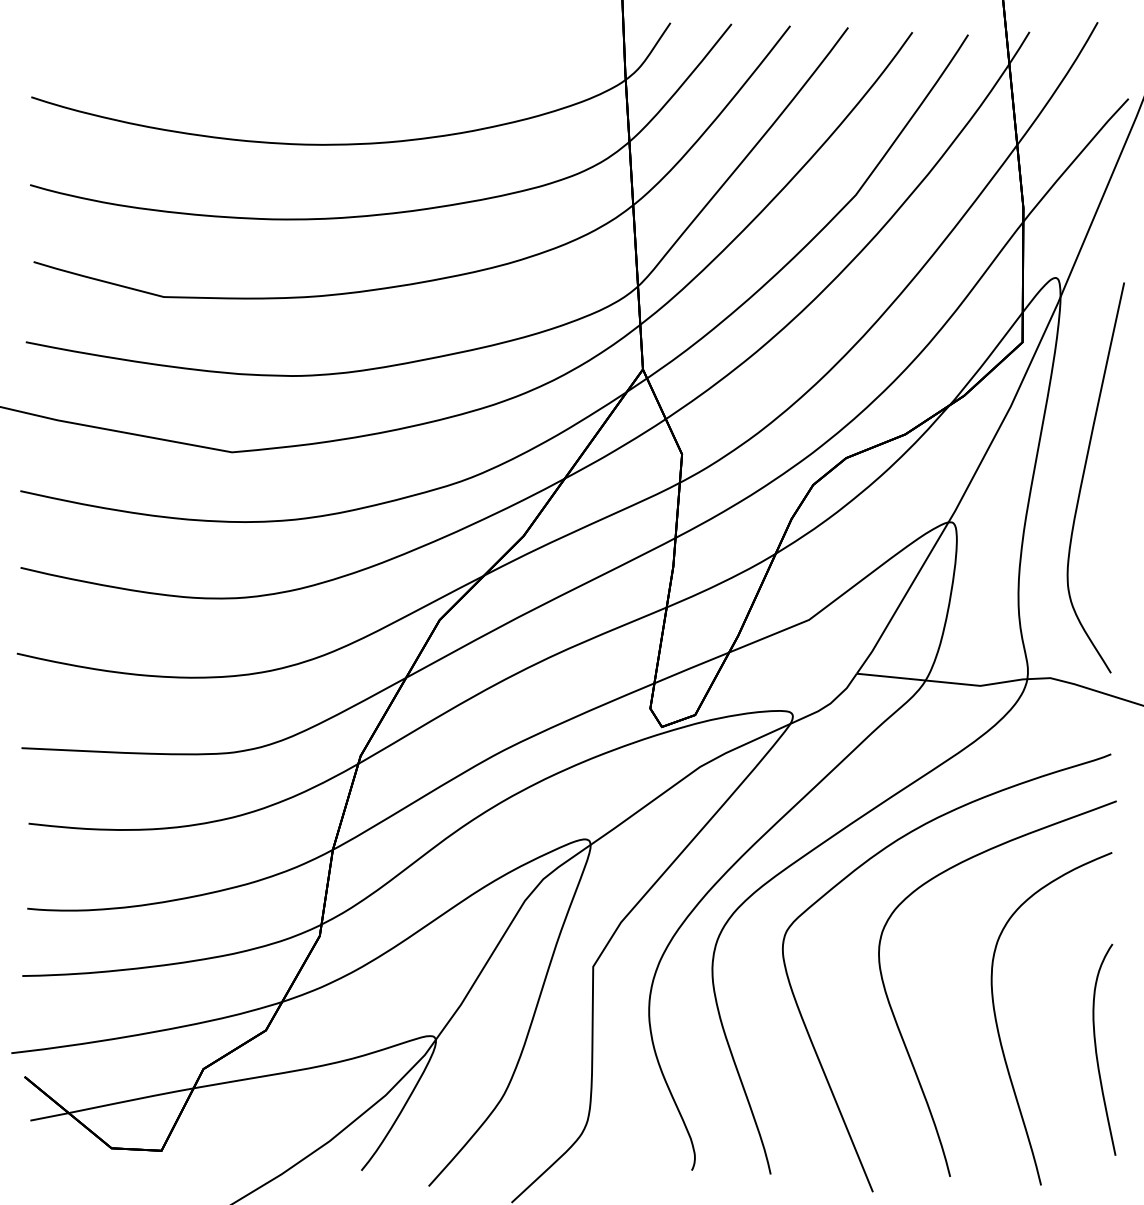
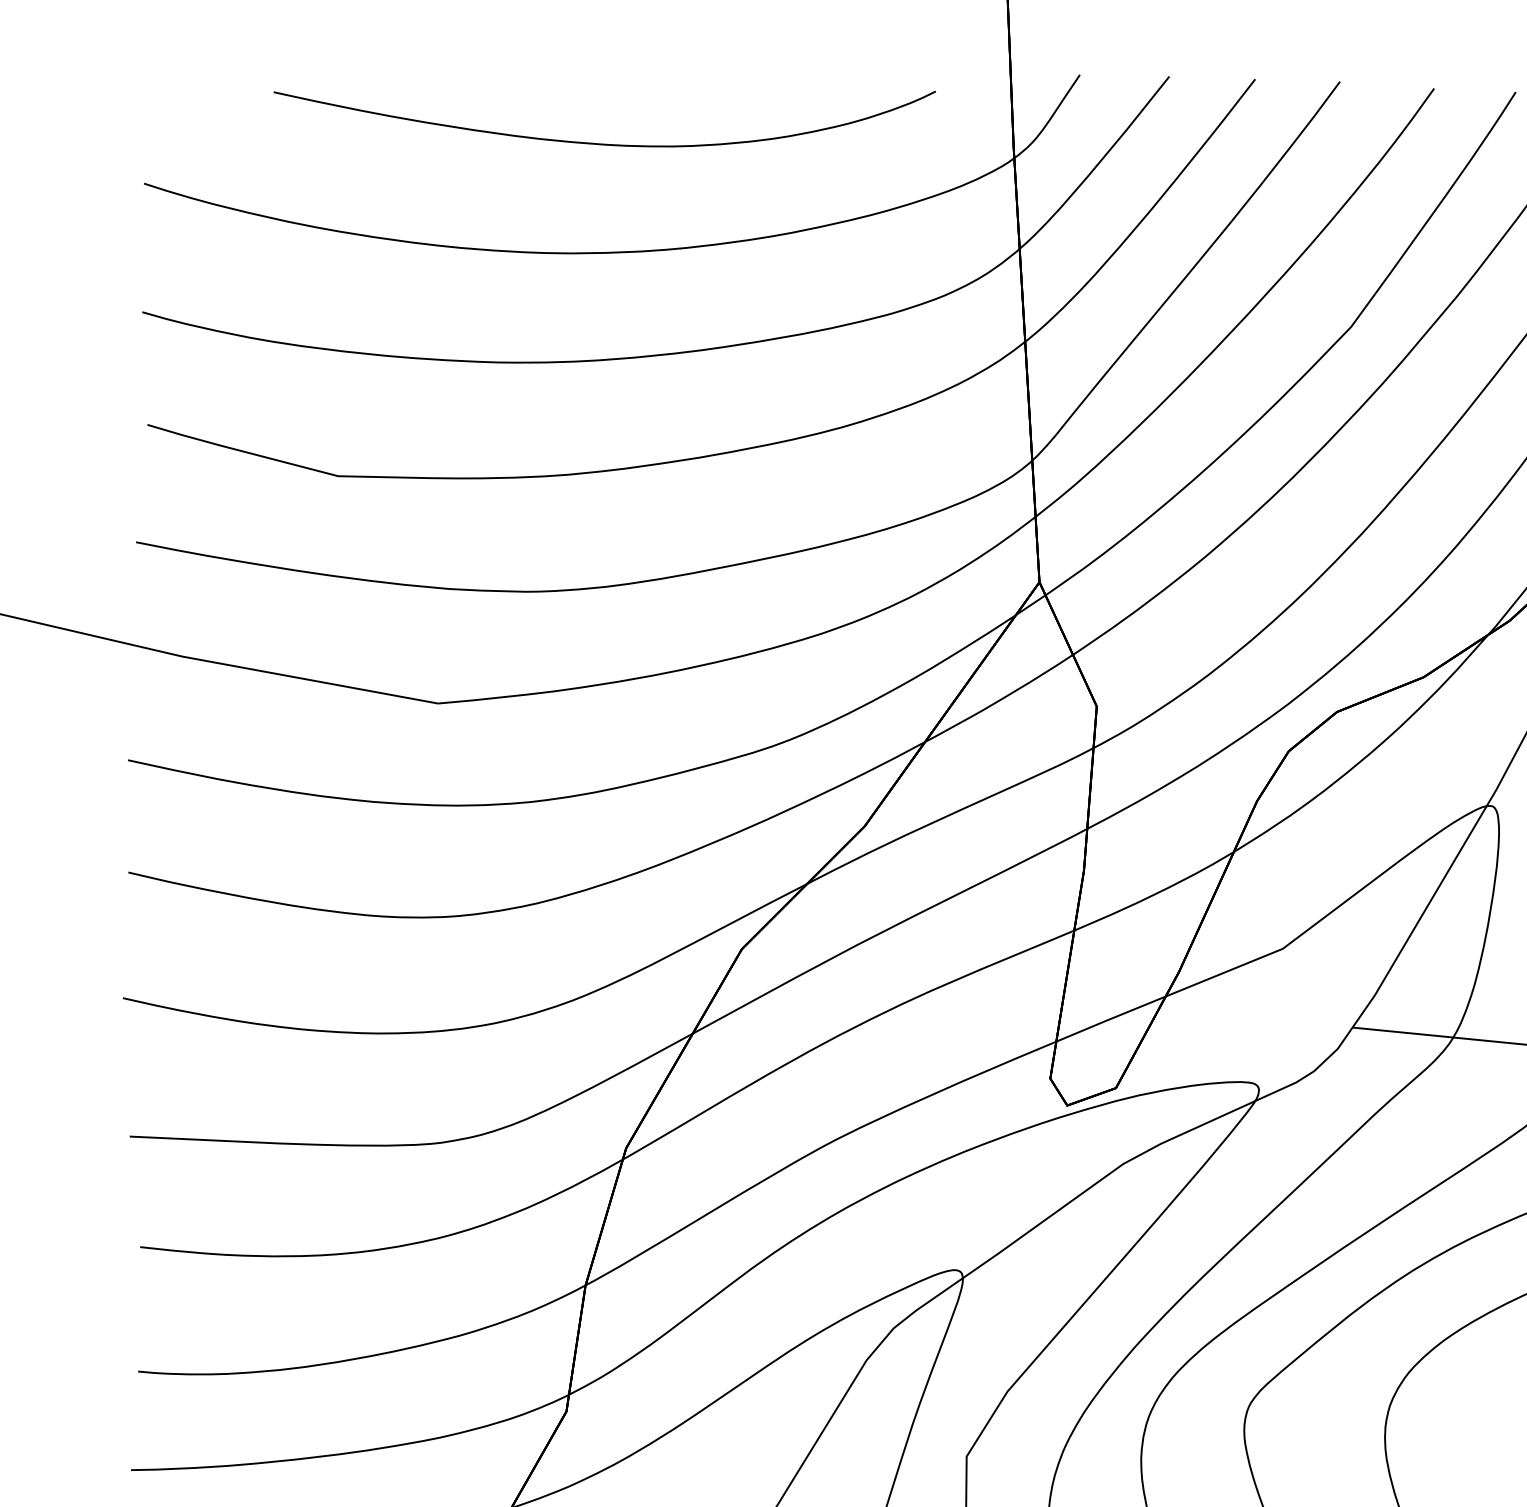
curve: (345, 69) -> (604, 143), added

